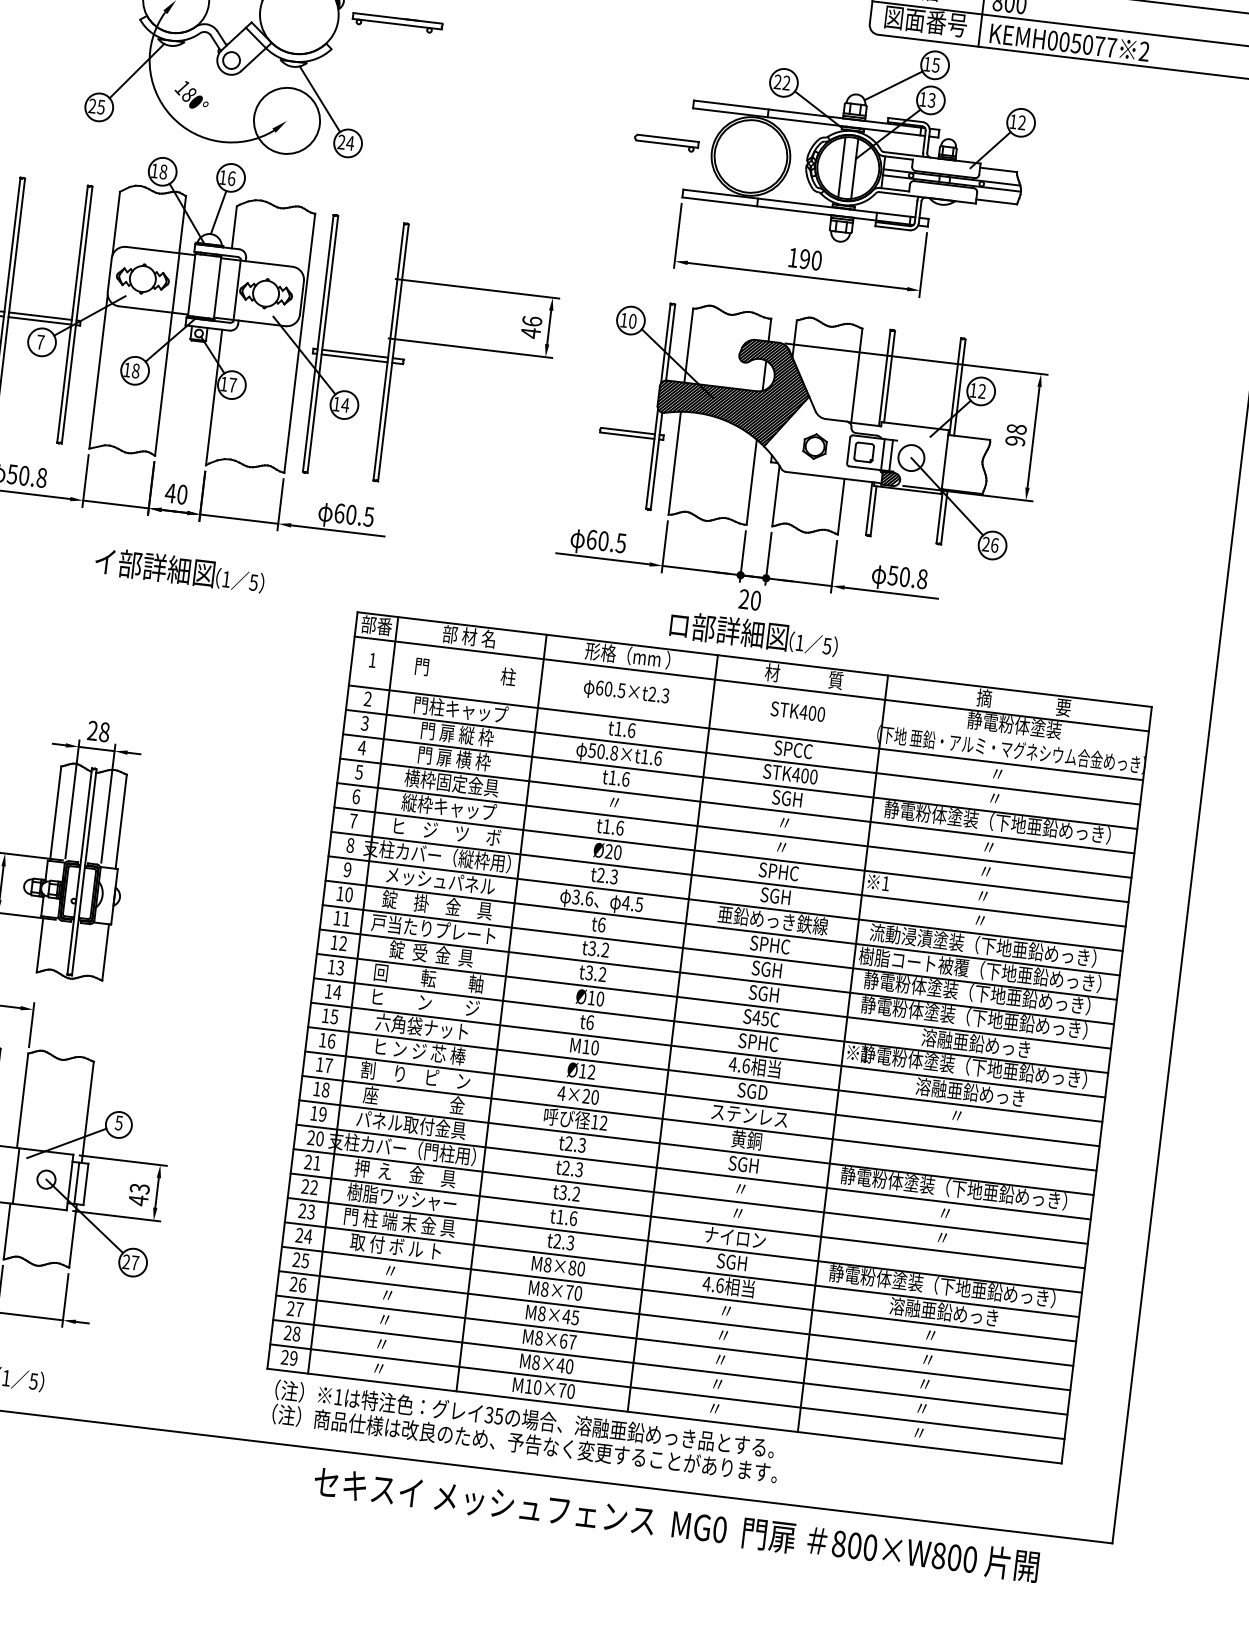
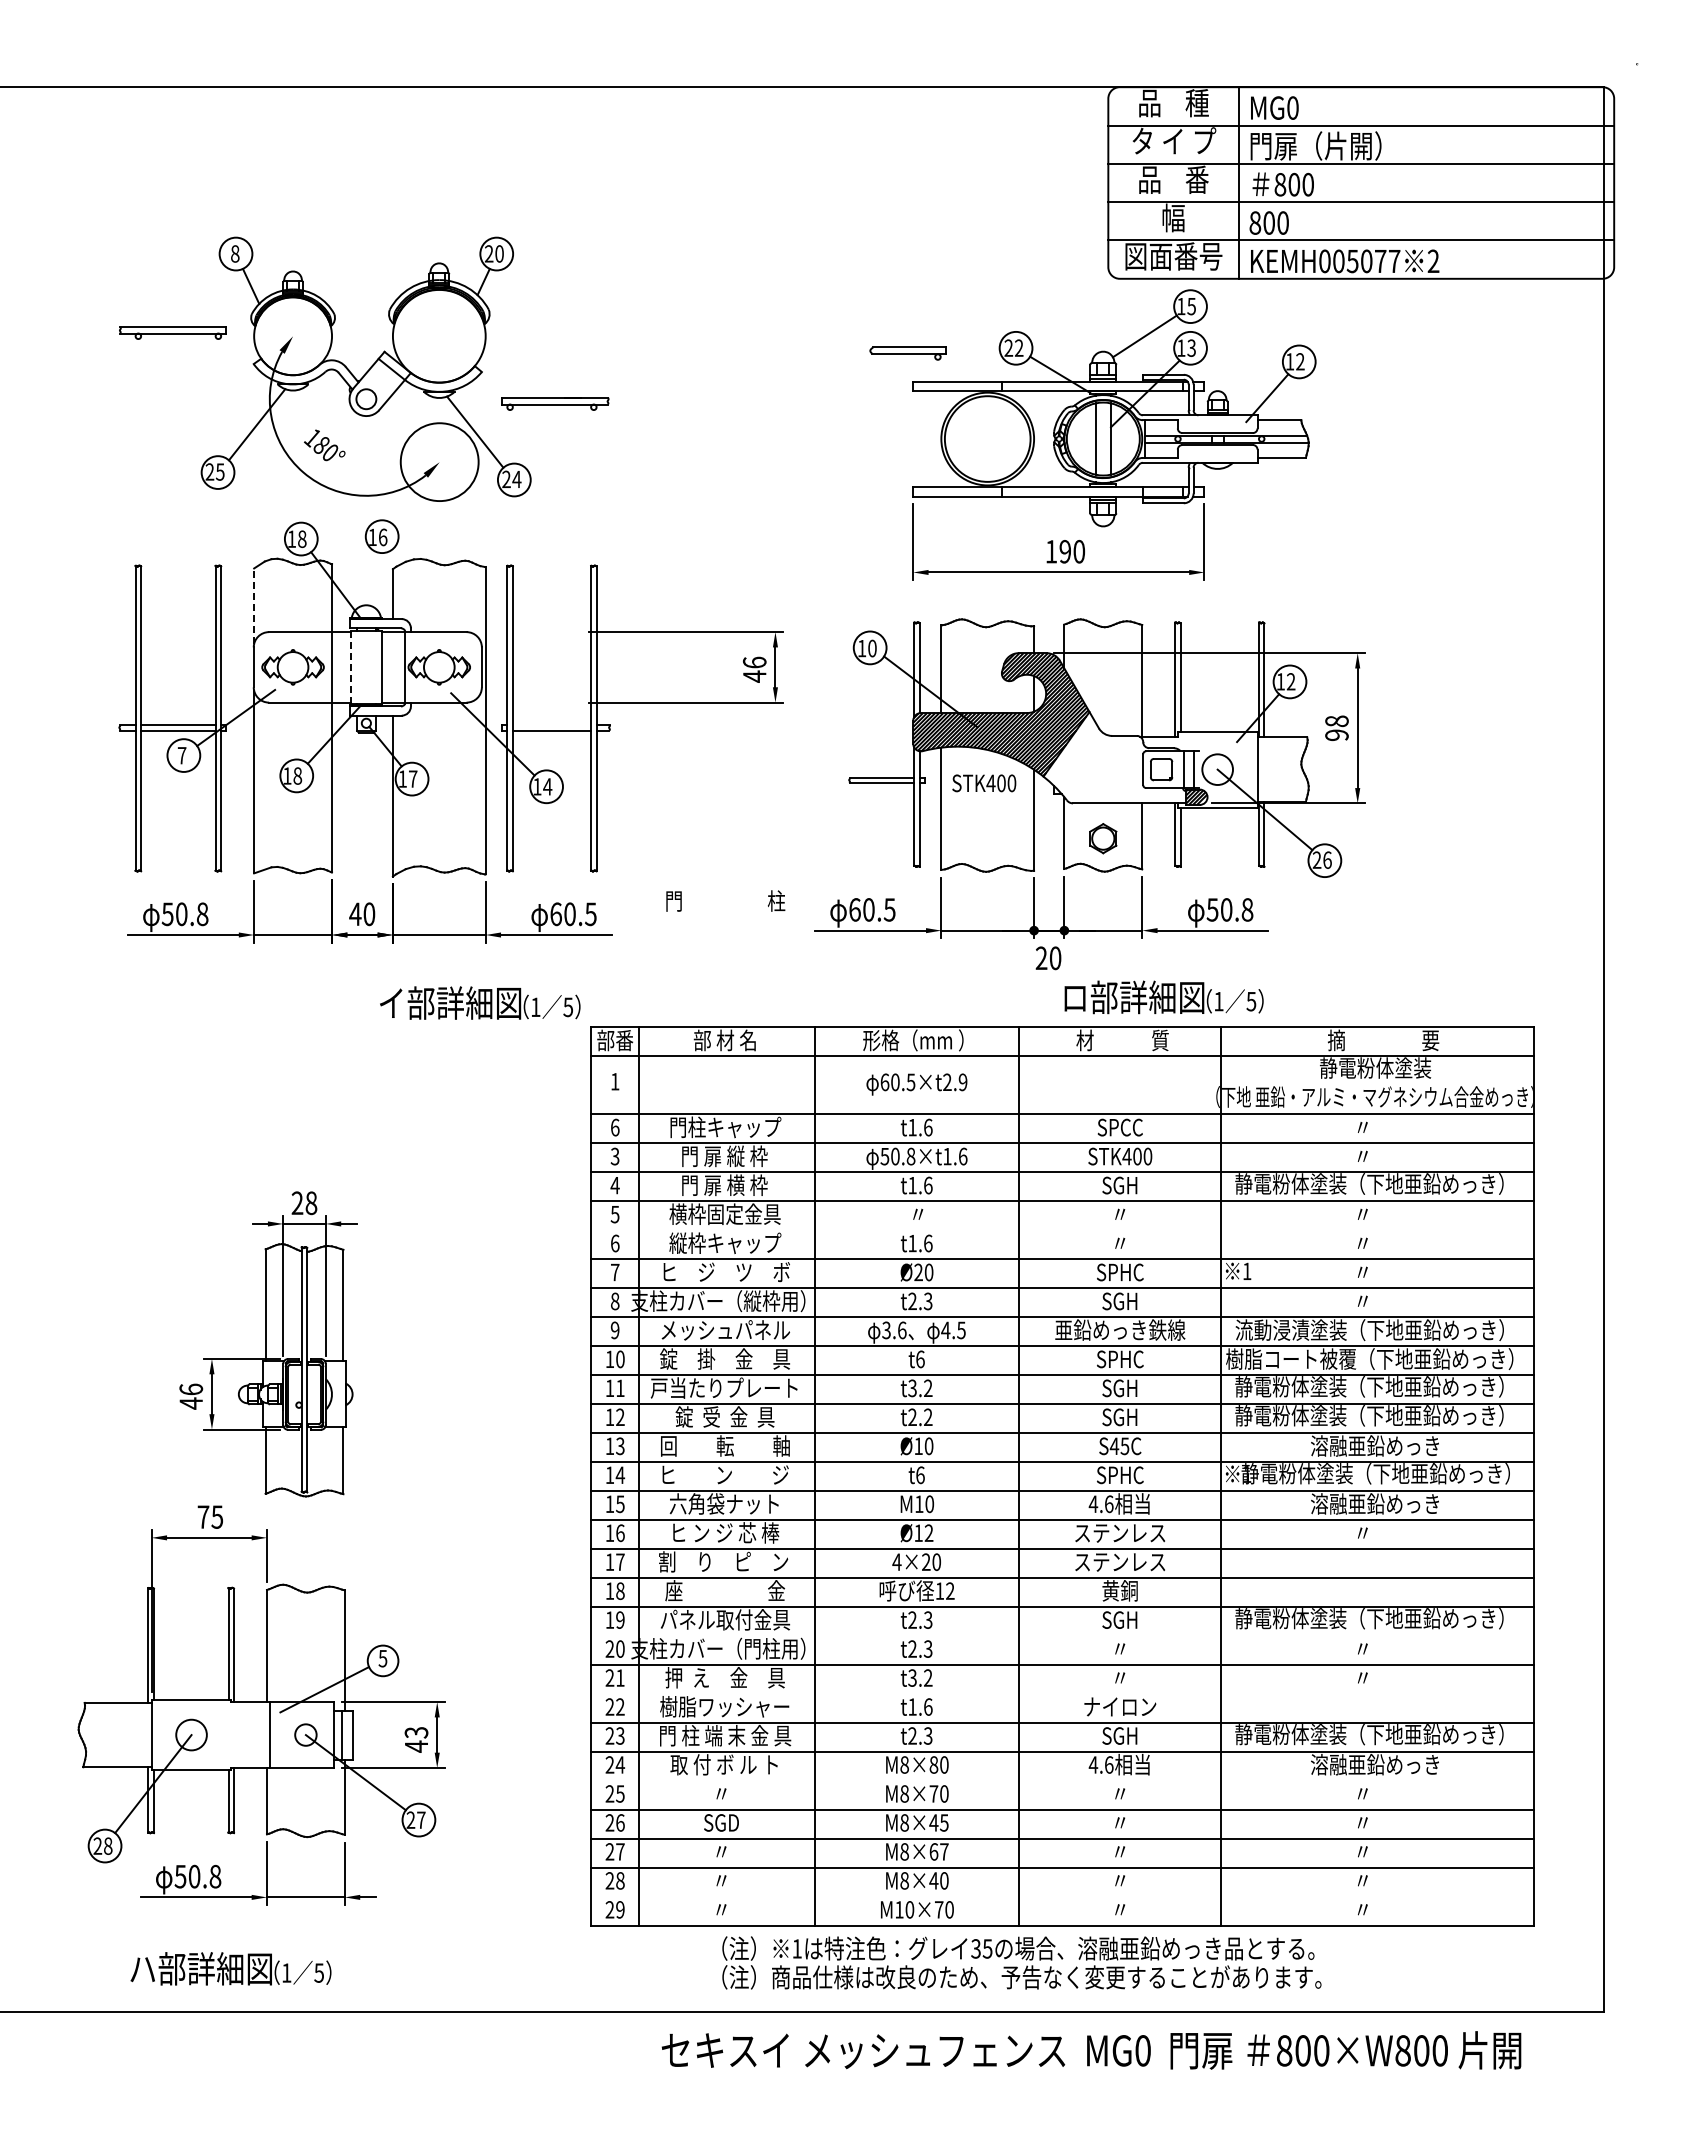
part: (397, 23) -> (555, 403), moved
part: (666, 143) -> (907, 353), moved
line: (218, 212) -> (372, 578), removed
line: (116, 223) -> (254, 606), solid -> dashed
line: (192, 285) -> (351, 667), solid -> dashed
line: (354, 353) -> (551, 725), removed
part: (815, 446) -> (1103, 838), moved
text: (180, 569) -> (480, 1002), moved
text: (753, 633) -> (1163, 997), moved
text: (465, 671) -> (725, 900), moved
text: (665, 695) -> (962, 1082), 60.5×t2.3 -> 60.5×t2.9
text: (367, 698) -> (614, 1127), 2 -> 6
text: (798, 711) -> (984, 783), moved
line: (733, 830) -> (1061, 1230), removed
text: (589, 973) -> (912, 1417), t3.2 -> t2.2
text: (752, 1091) -> (1120, 1533), SGD -> ステンレス
line: (692, 1171) -> (1061, 1635), removed
line: (687, 1220) -> (1061, 1693), removed
line: (678, 1293) -> (1061, 1780), removed
text: (387, 1295) -> (721, 1822), 〃 -> SGD
line: (666, 1391) -> (1061, 1896), removed
text: (526, 1431) -> (1021, 1962), moved

